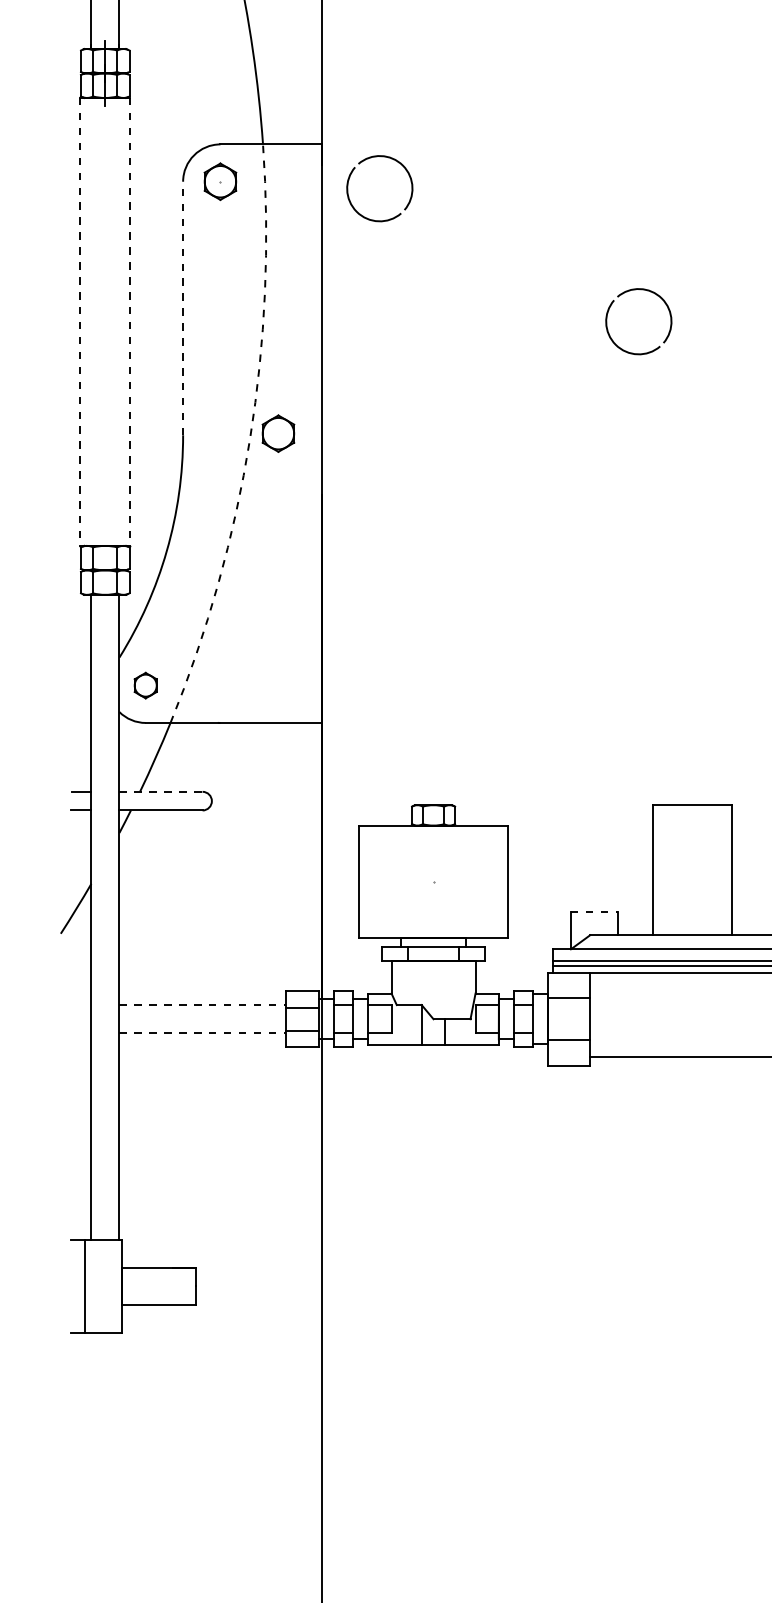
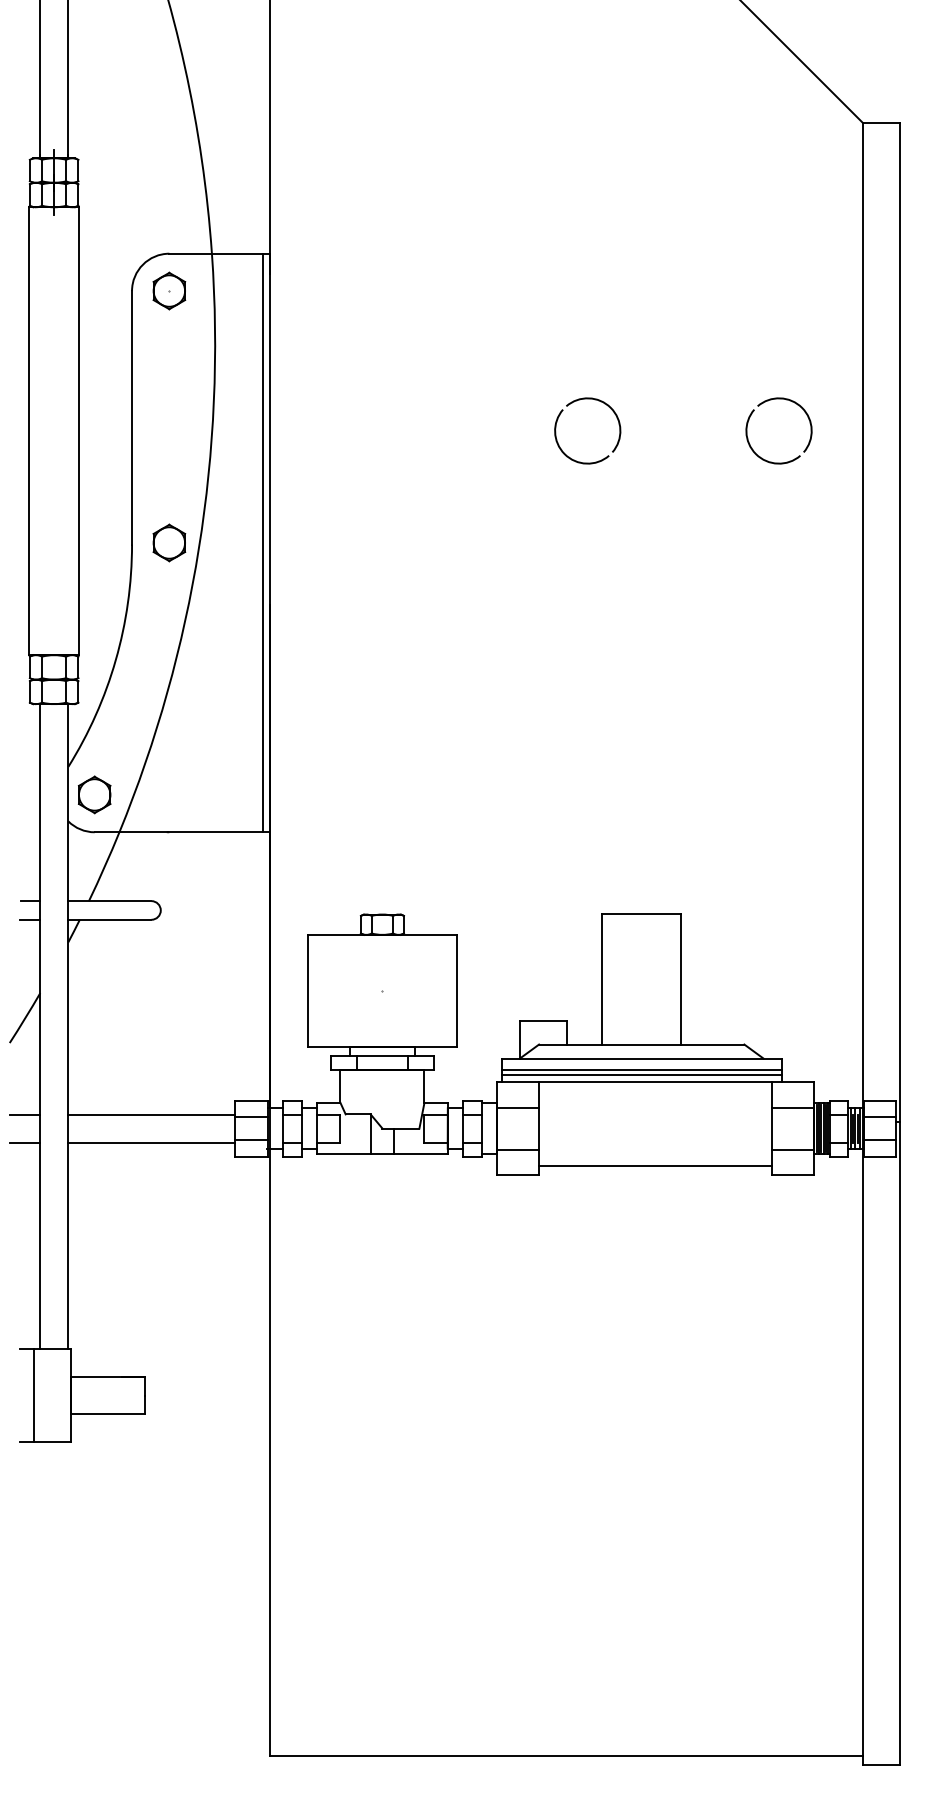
part: (372, 158) -> (321, 267), removed
line: (183, 308) -> (132, 417), dashed -> solid
line: (79, 322) -> (28, 431), dashed -> solid
line: (130, 322) -> (79, 431), dashed -> solid
part: (278, 433) -> (169, 542), moved
line: (313, 433) -> (262, 542), added
arc: (249, 439) -> (198, 548), dashed -> solid
part: (145, 685) -> (94, 794), size x1.43
line: (160, 792) -> (109, 901), dashed -> solid
line: (594, 912) -> (543, 1021), dashed -> solid
line: (75, 1005) -> (24, 1114), added
line: (203, 1005) -> (152, 1114), dashed -> solid
line: (75, 1033) -> (24, 1142), added
line: (203, 1033) -> (152, 1142), dashed -> solid

